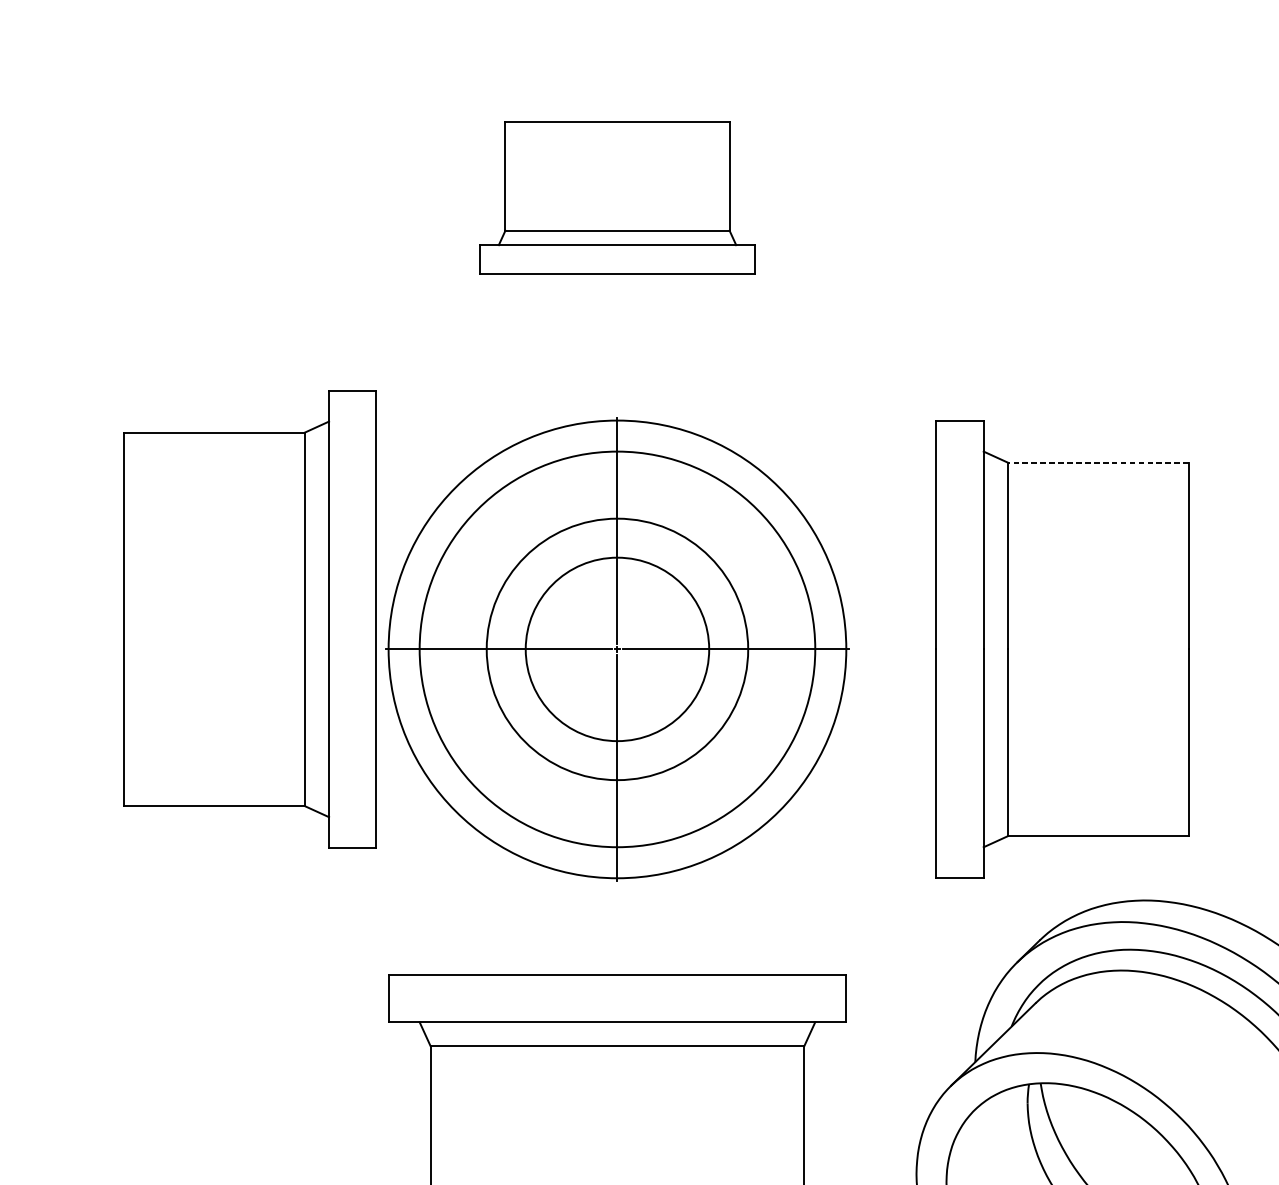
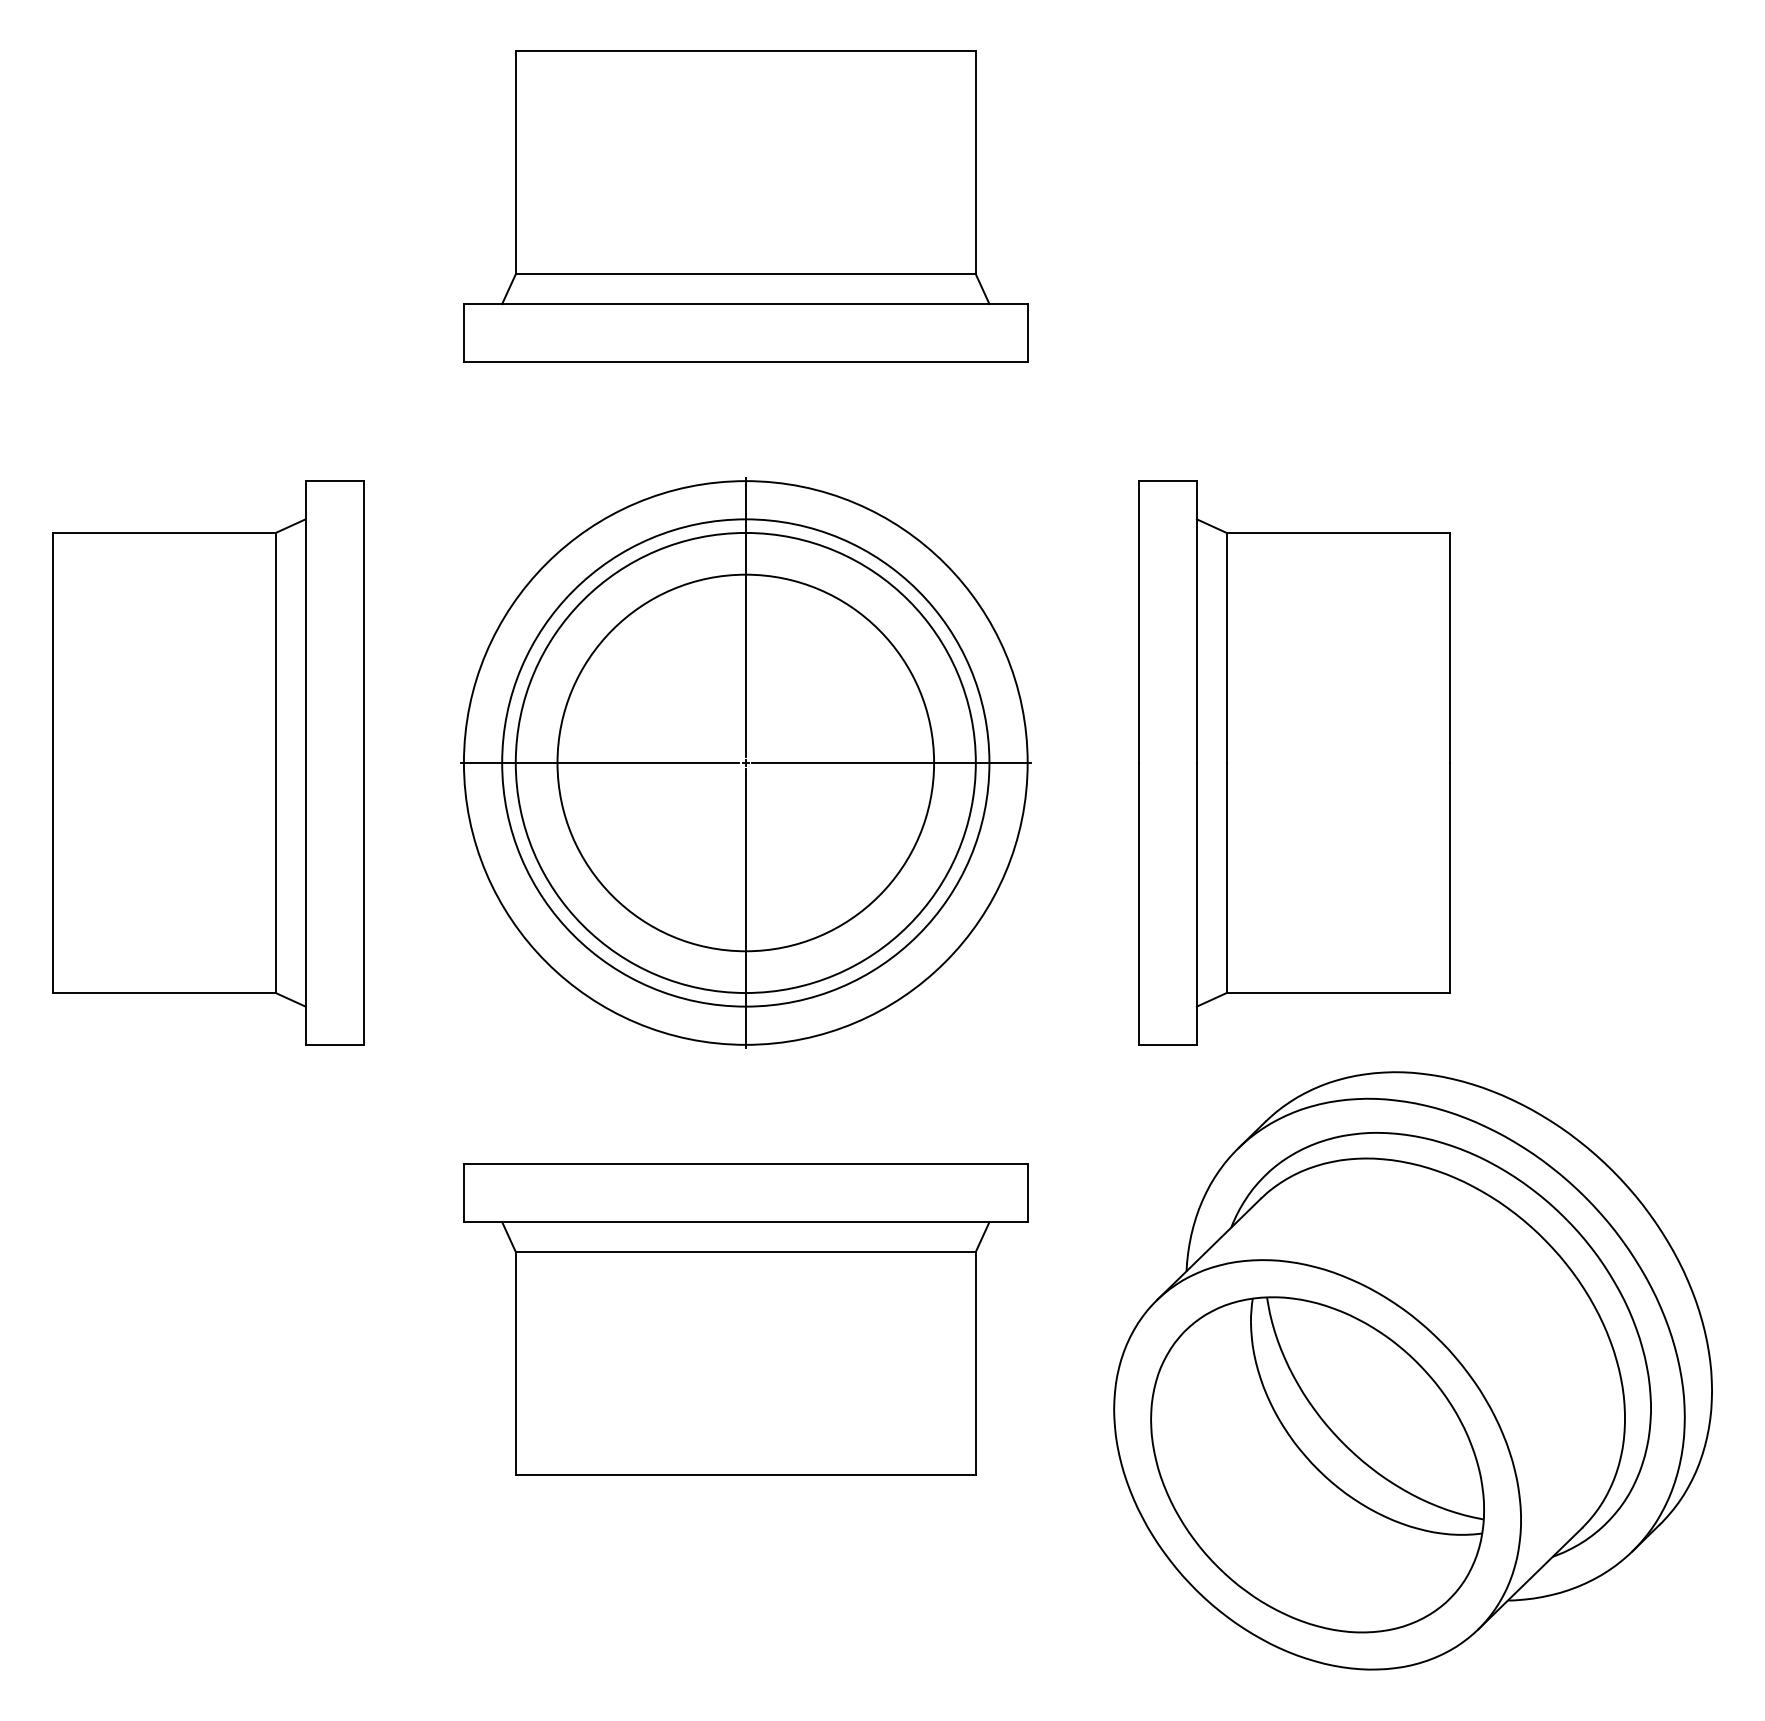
part: (617, 197) -> (745, 206), size x1.67
line: (1097, 462) -> (1337, 532), dashed -> solid
part: (250, 618) -> (208, 762), moved
circle: (617, 649) -> (745, 762), size x1.43
circle: (617, 649) -> (745, 762), size x1.67

